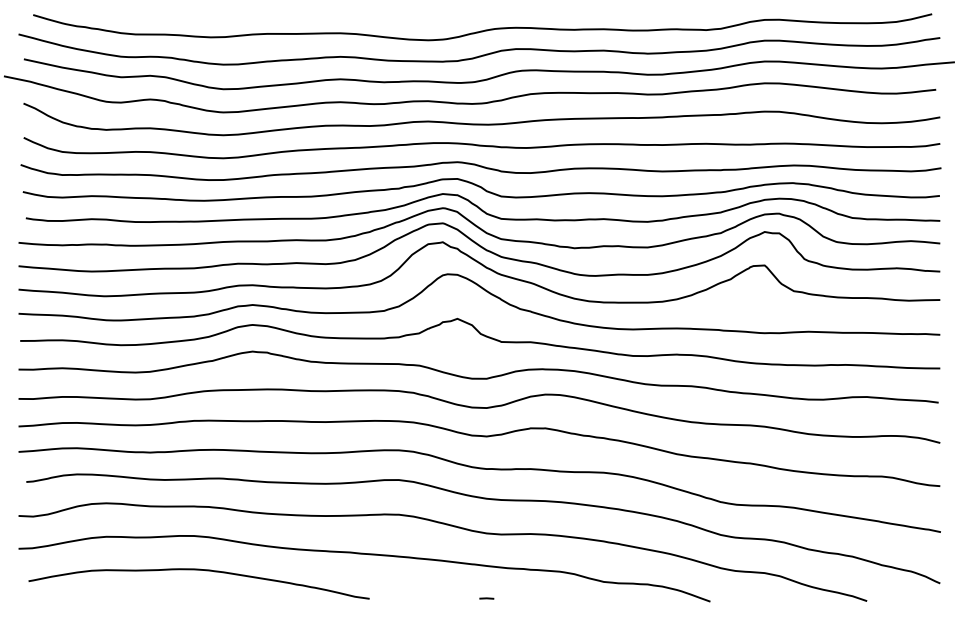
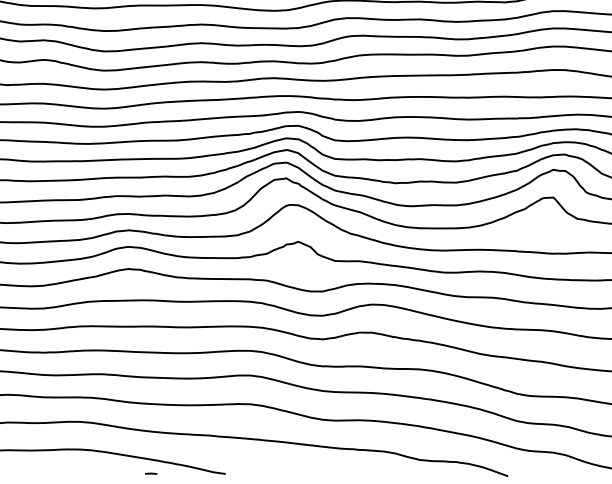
line: (486, 598) -> (150, 473), moved

